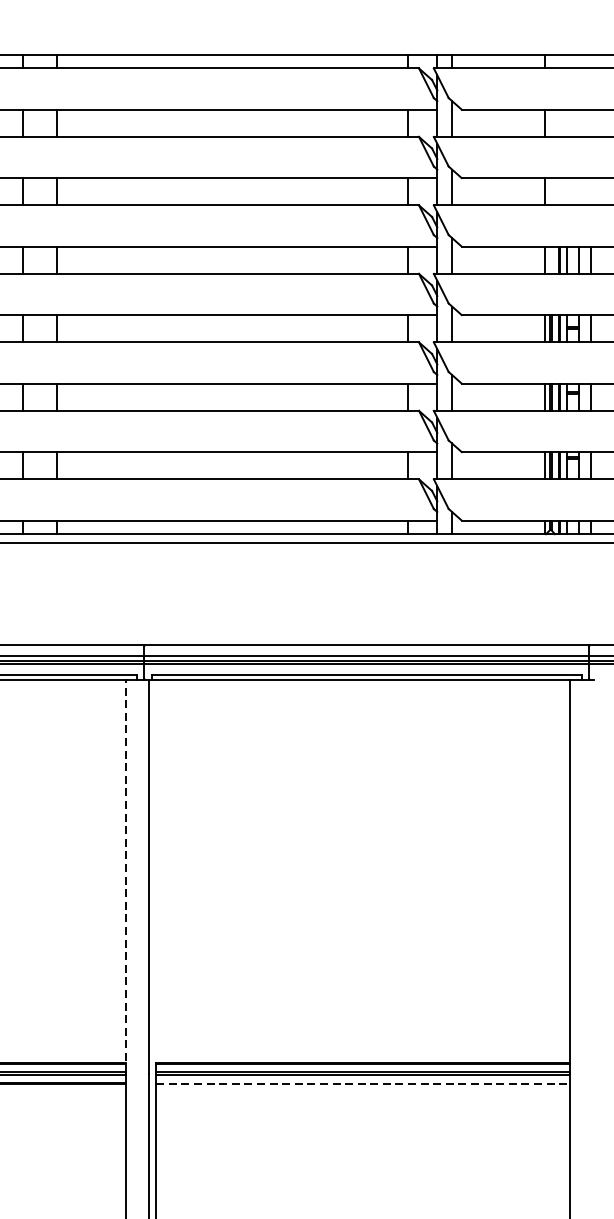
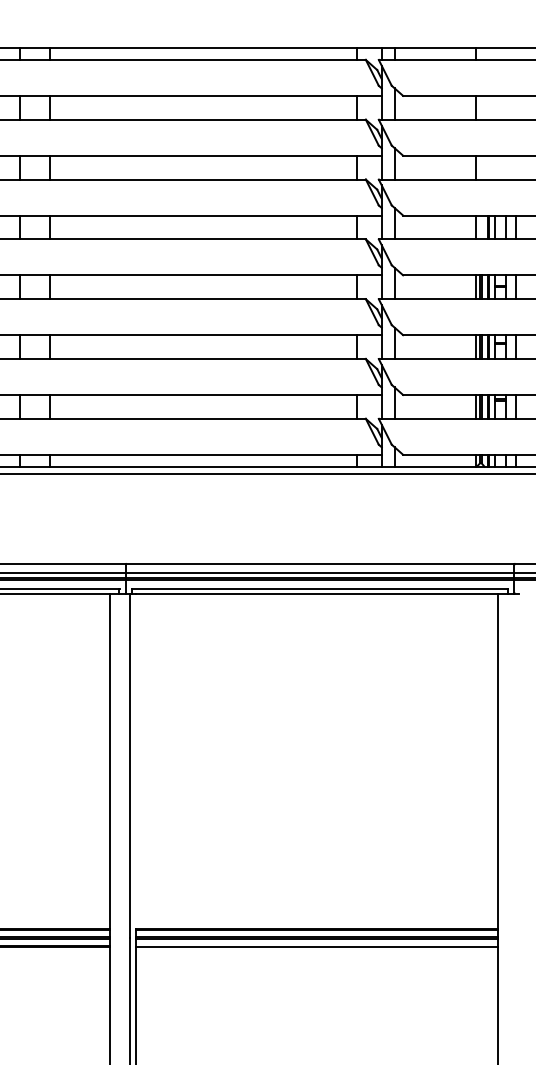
line: (125, 876) -> (109, 765), dashed -> solid
line: (363, 1083) -> (317, 946), dashed -> solid

